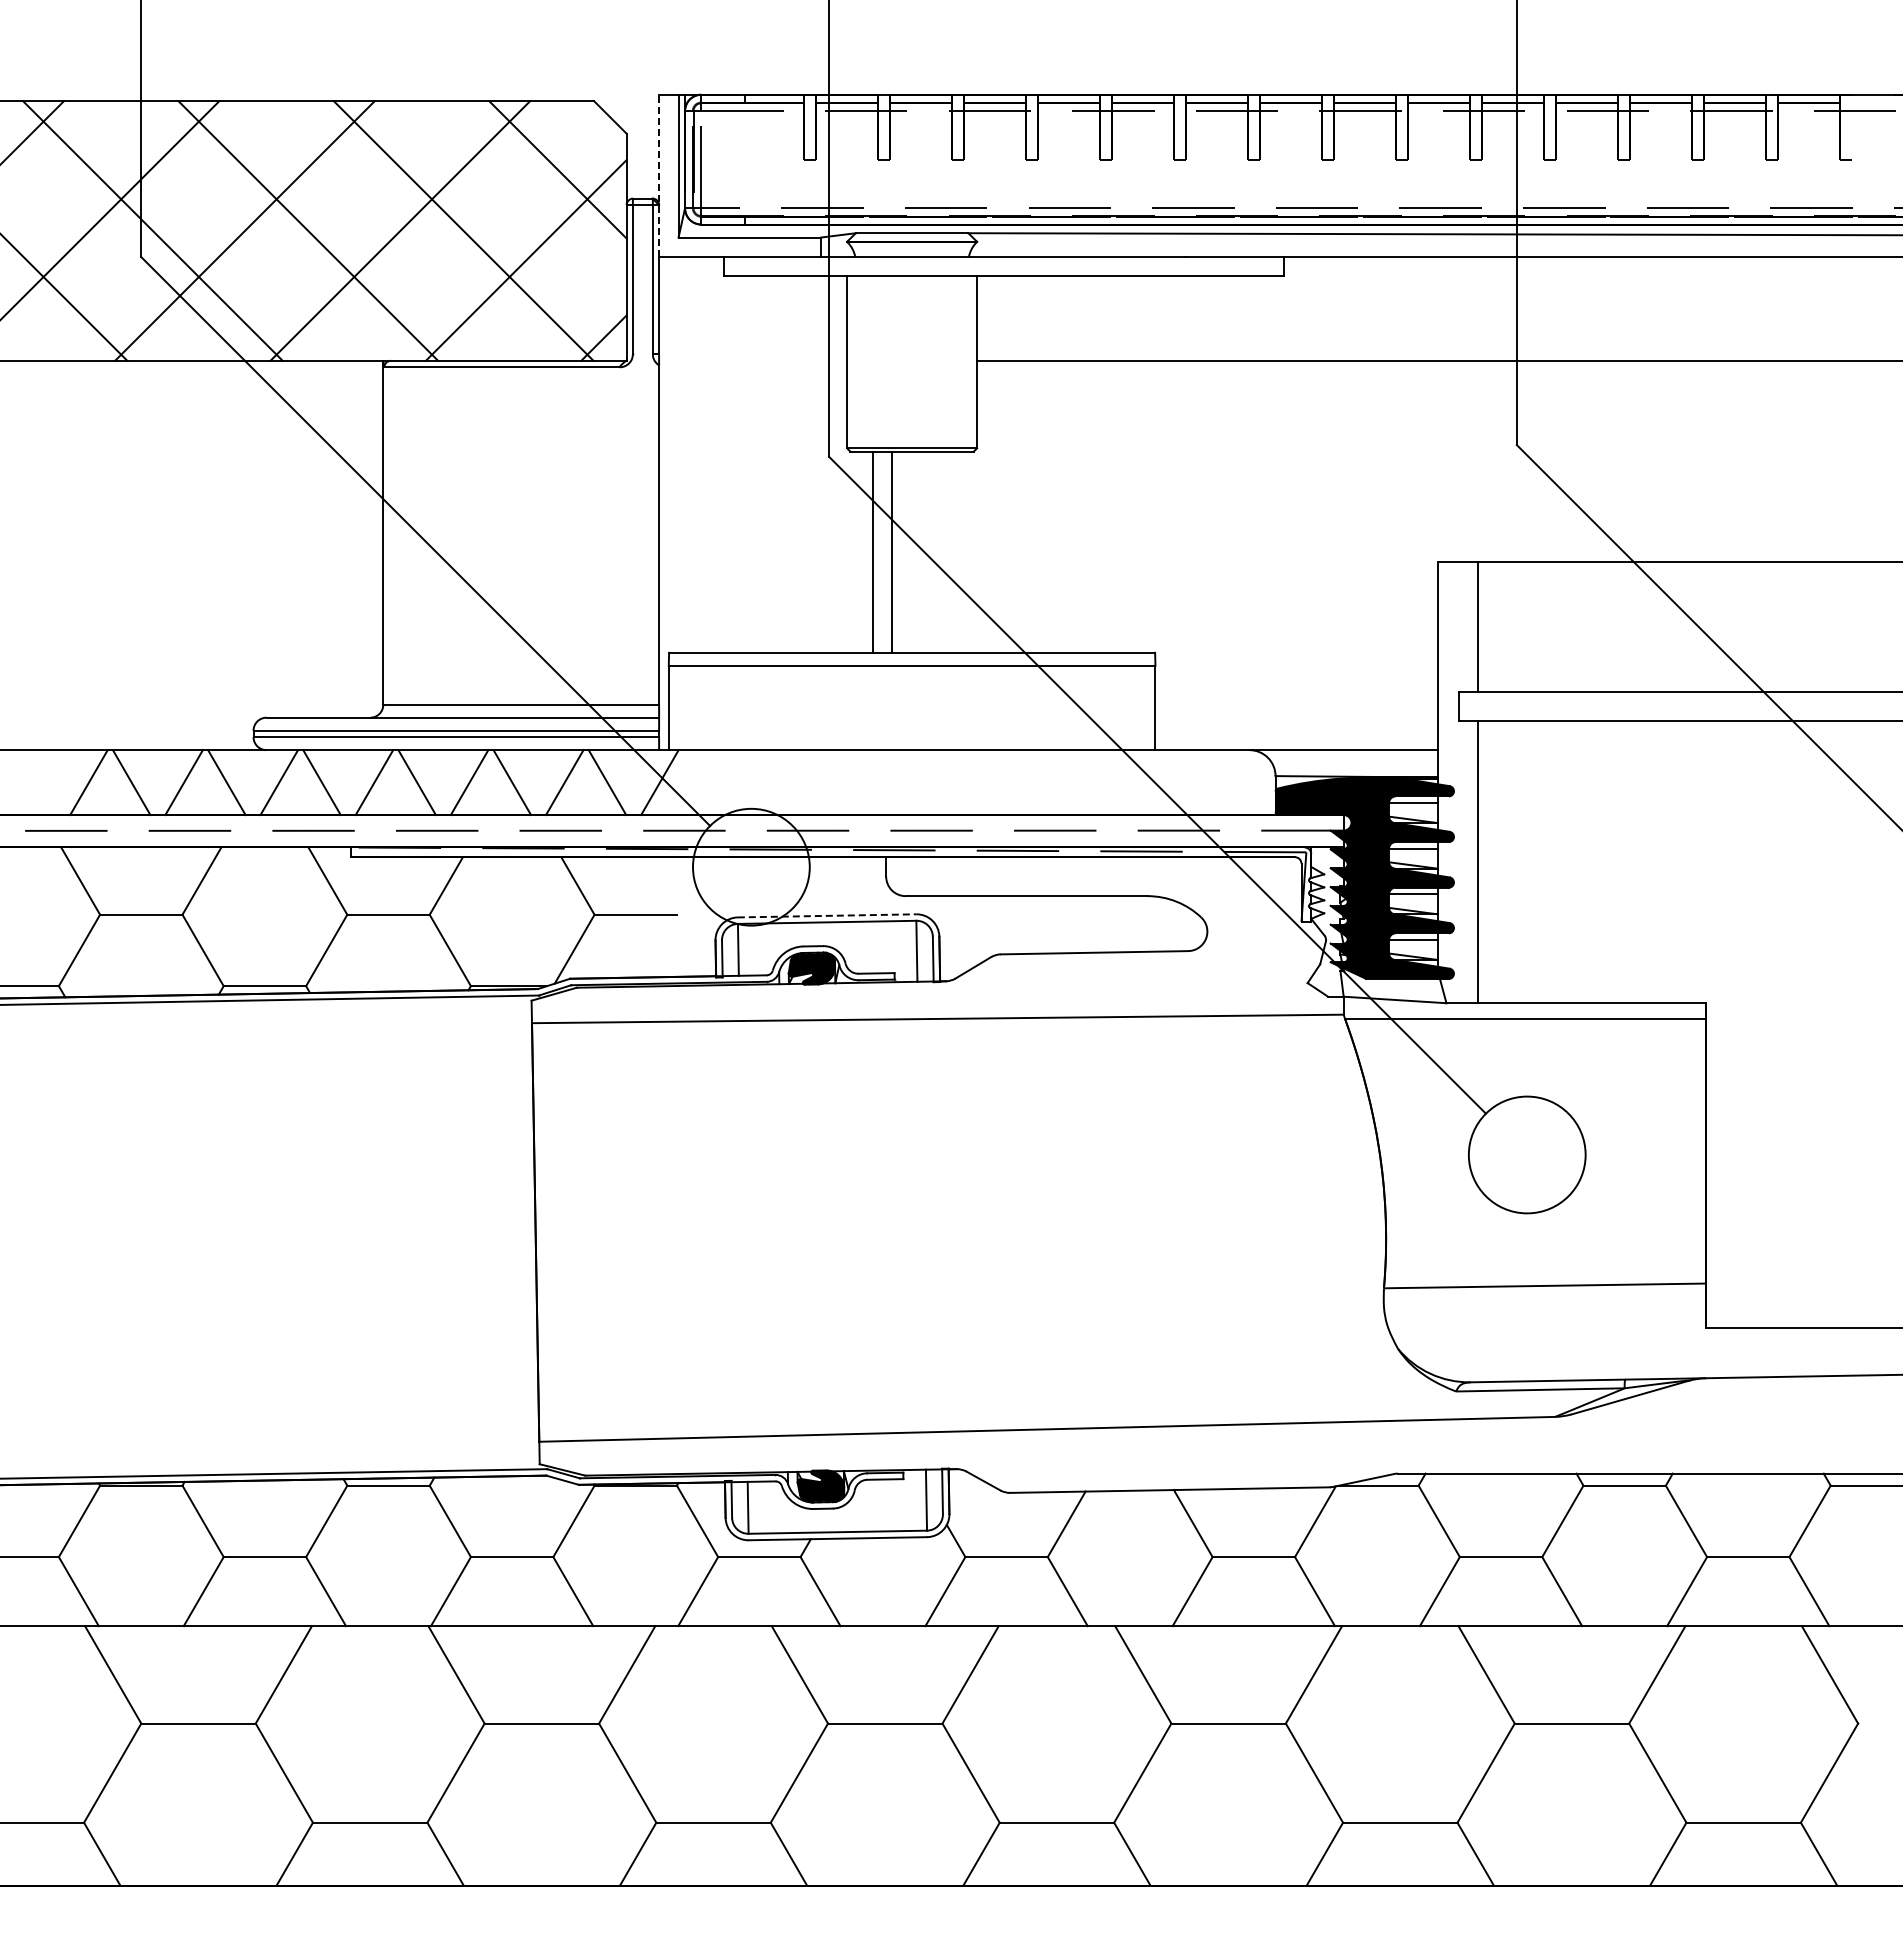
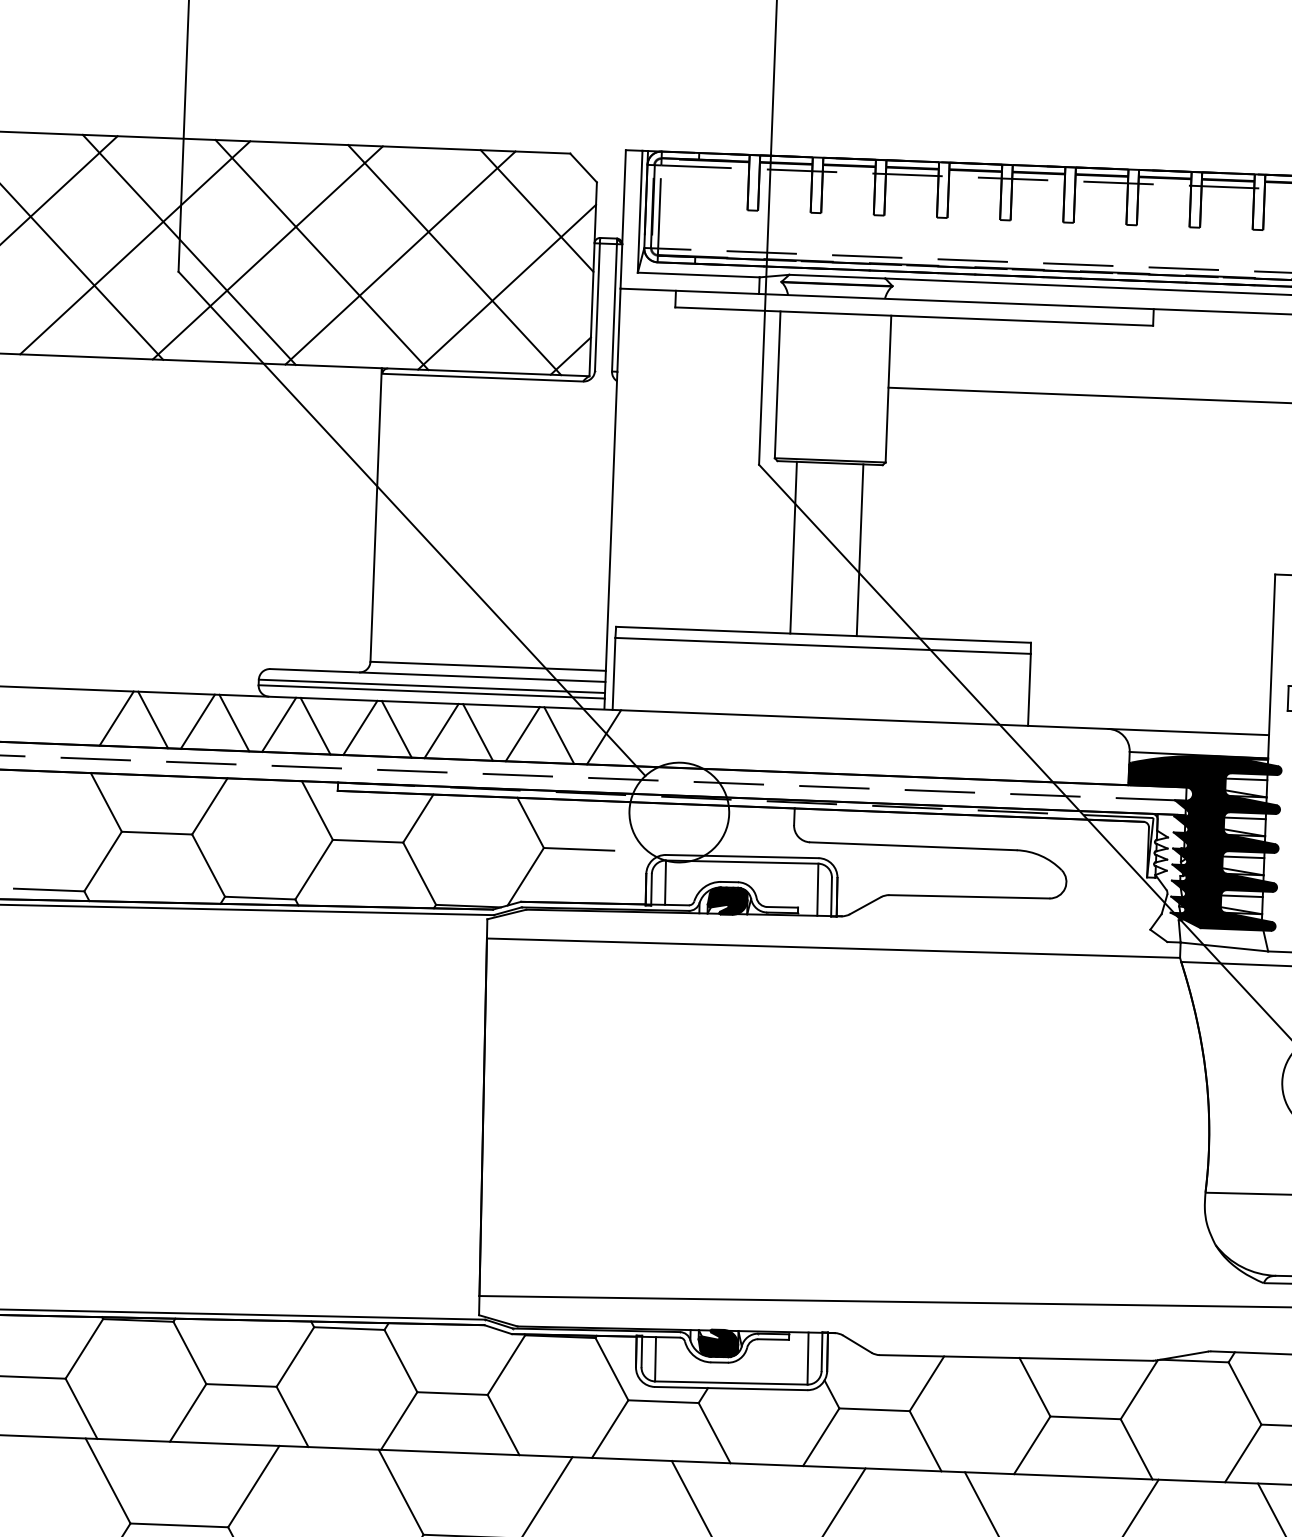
line: (659, 175) -> (623, 219), dashed -> solid
line: (892, 551) -> (860, 549), moved
line: (827, 915) -> (742, 856), dashed -> solid

